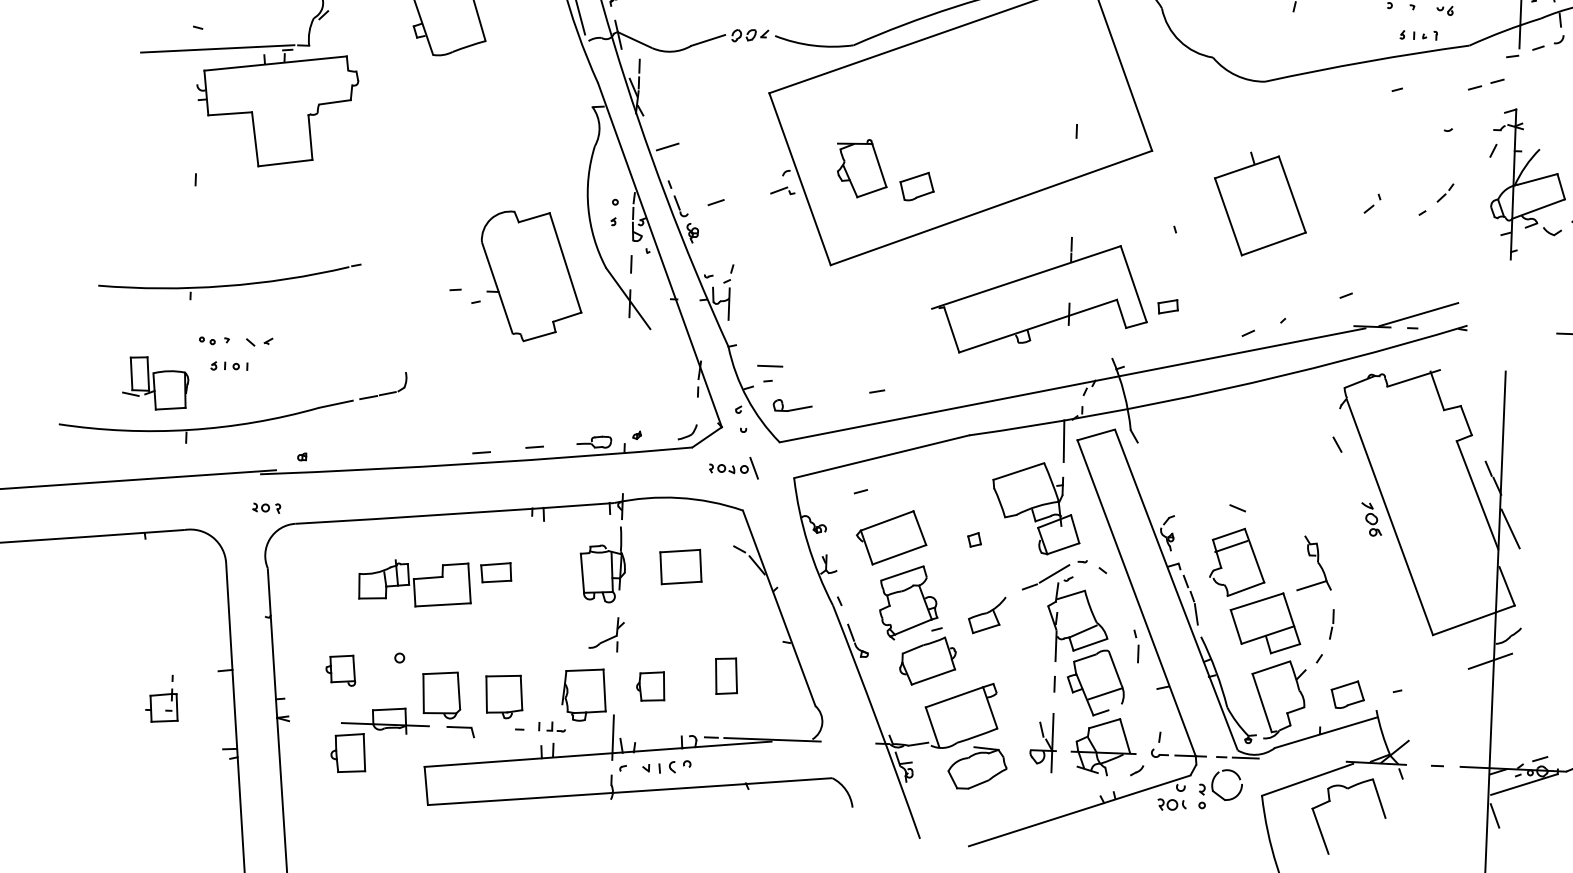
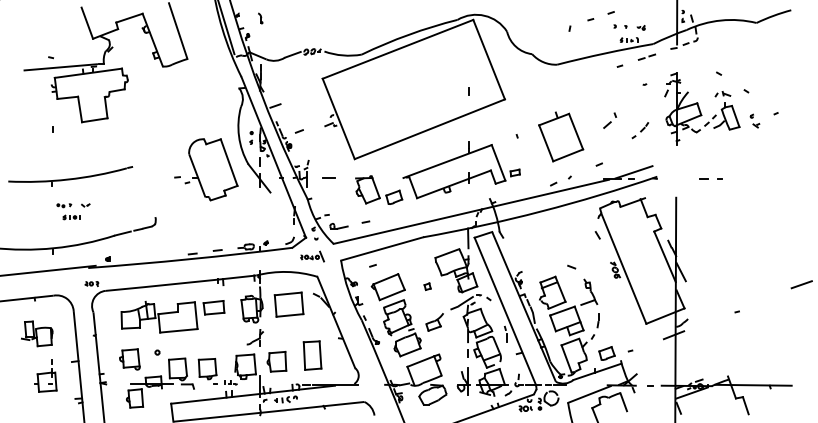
line: (1483, 85) -> (645, 57), moved
part: (886, 168) -> (379, 189), moved
part: (1436, 199) -> (640, 130), moved
part: (1261, 203) -> (561, 136), moved
part: (1373, 203) -> (610, 120), size x1.67
part: (259, 342) -> (85, 205), size x0.62
line: (769, 365) -> (328, 177), moved
part: (156, 382) -> (37, 333), moved
line: (876, 390) -> (365, 221), moved
line: (1237, 506) -> (571, 266), moved
part: (679, 566) -> (288, 304), size x1.43
part: (434, 583) -> (172, 316), size x1.43
part: (340, 670) -> (129, 359), size x1.43
part: (726, 676) -> (312, 355), size x1.67
part: (650, 685) -> (276, 361), size x1.43
part: (161, 697) -> (45, 375), size x1.43

